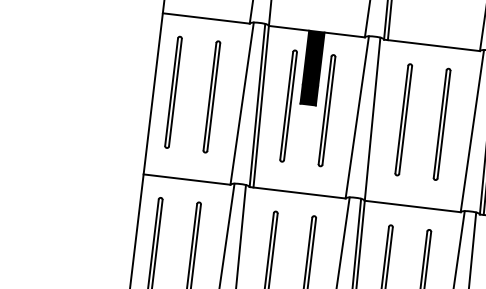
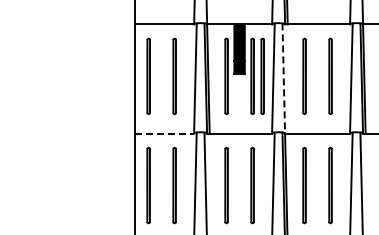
line: (341, 111) -> (262, 75), added
line: (372, 120) -> (283, 79), solid -> dashed
line: (188, 179) -> (165, 133), solid -> dashed

